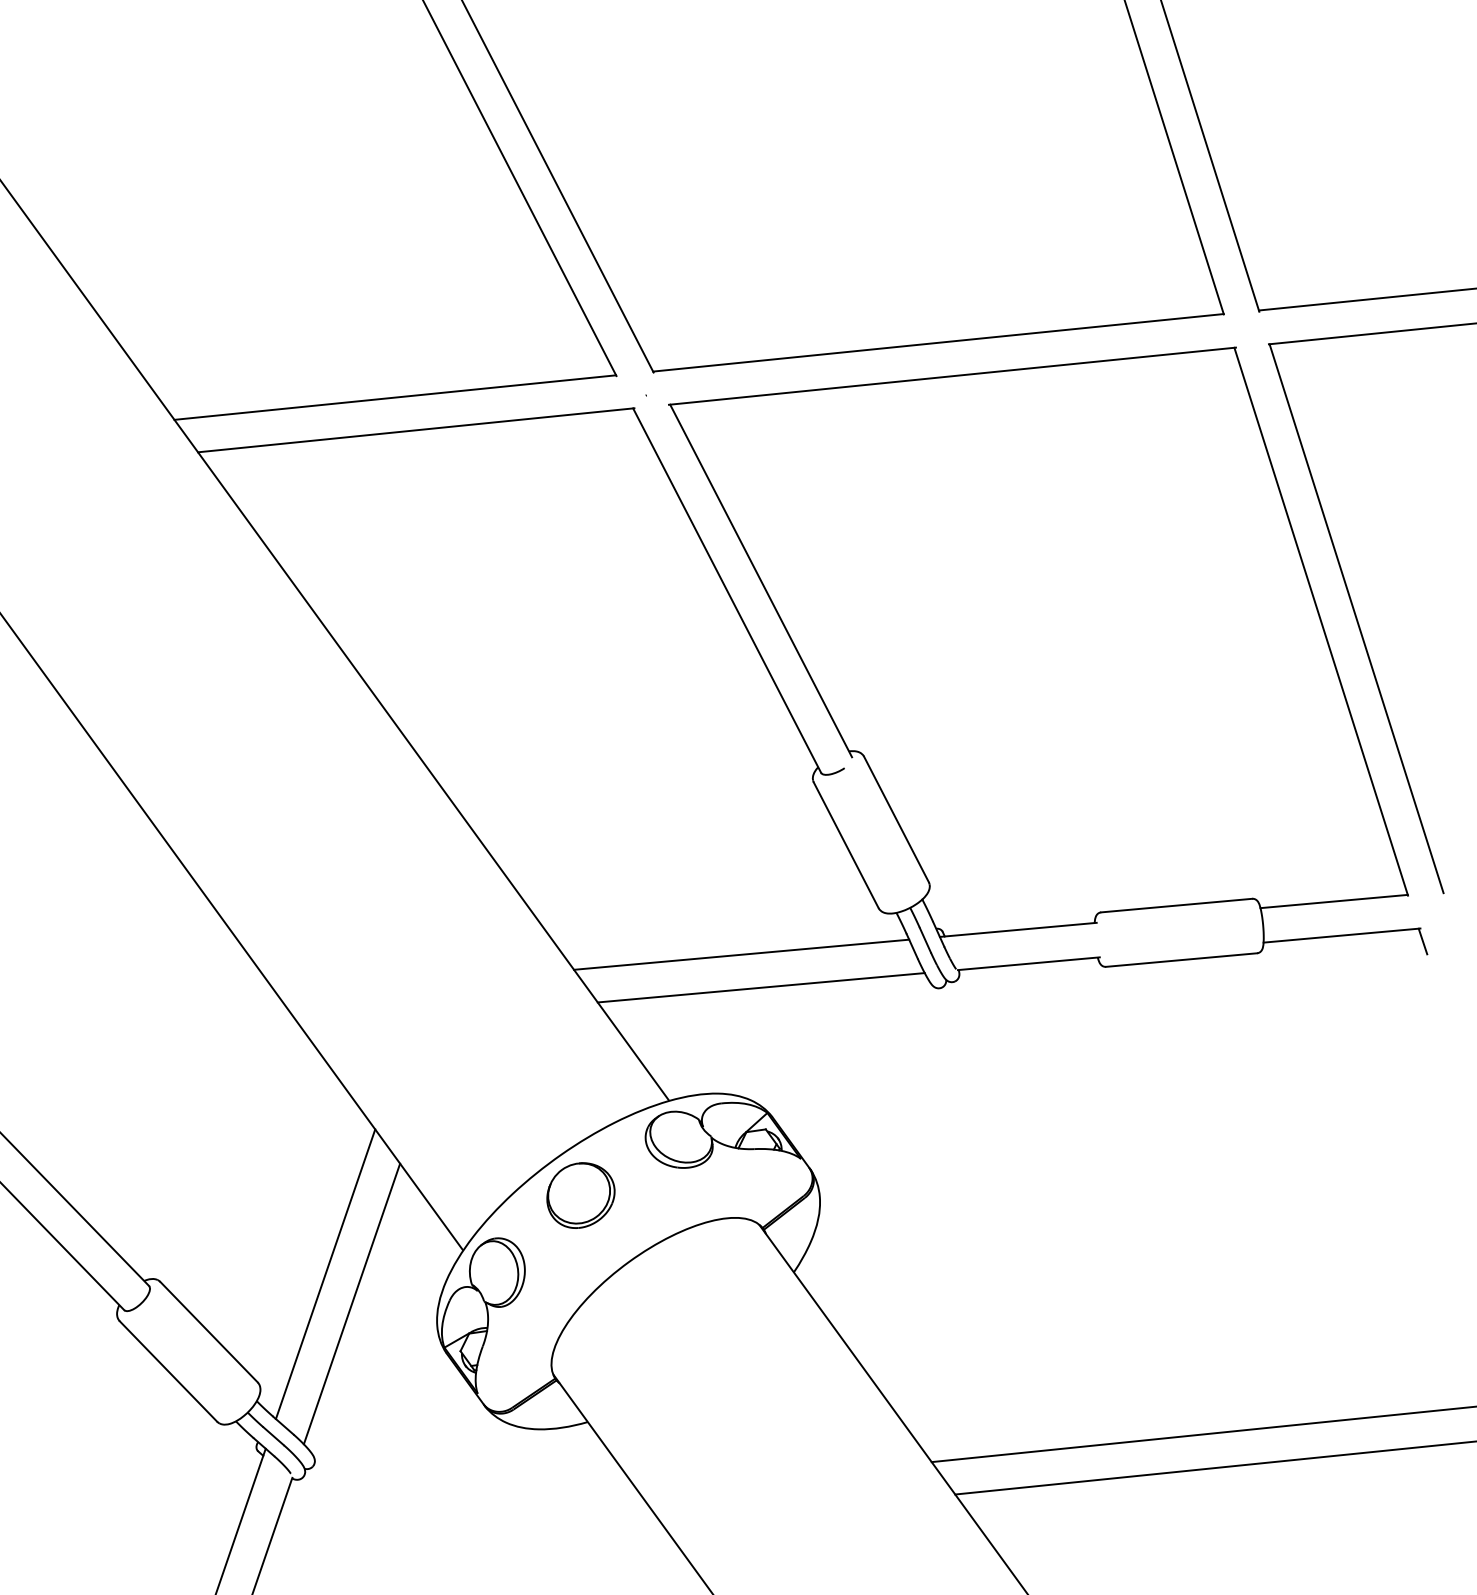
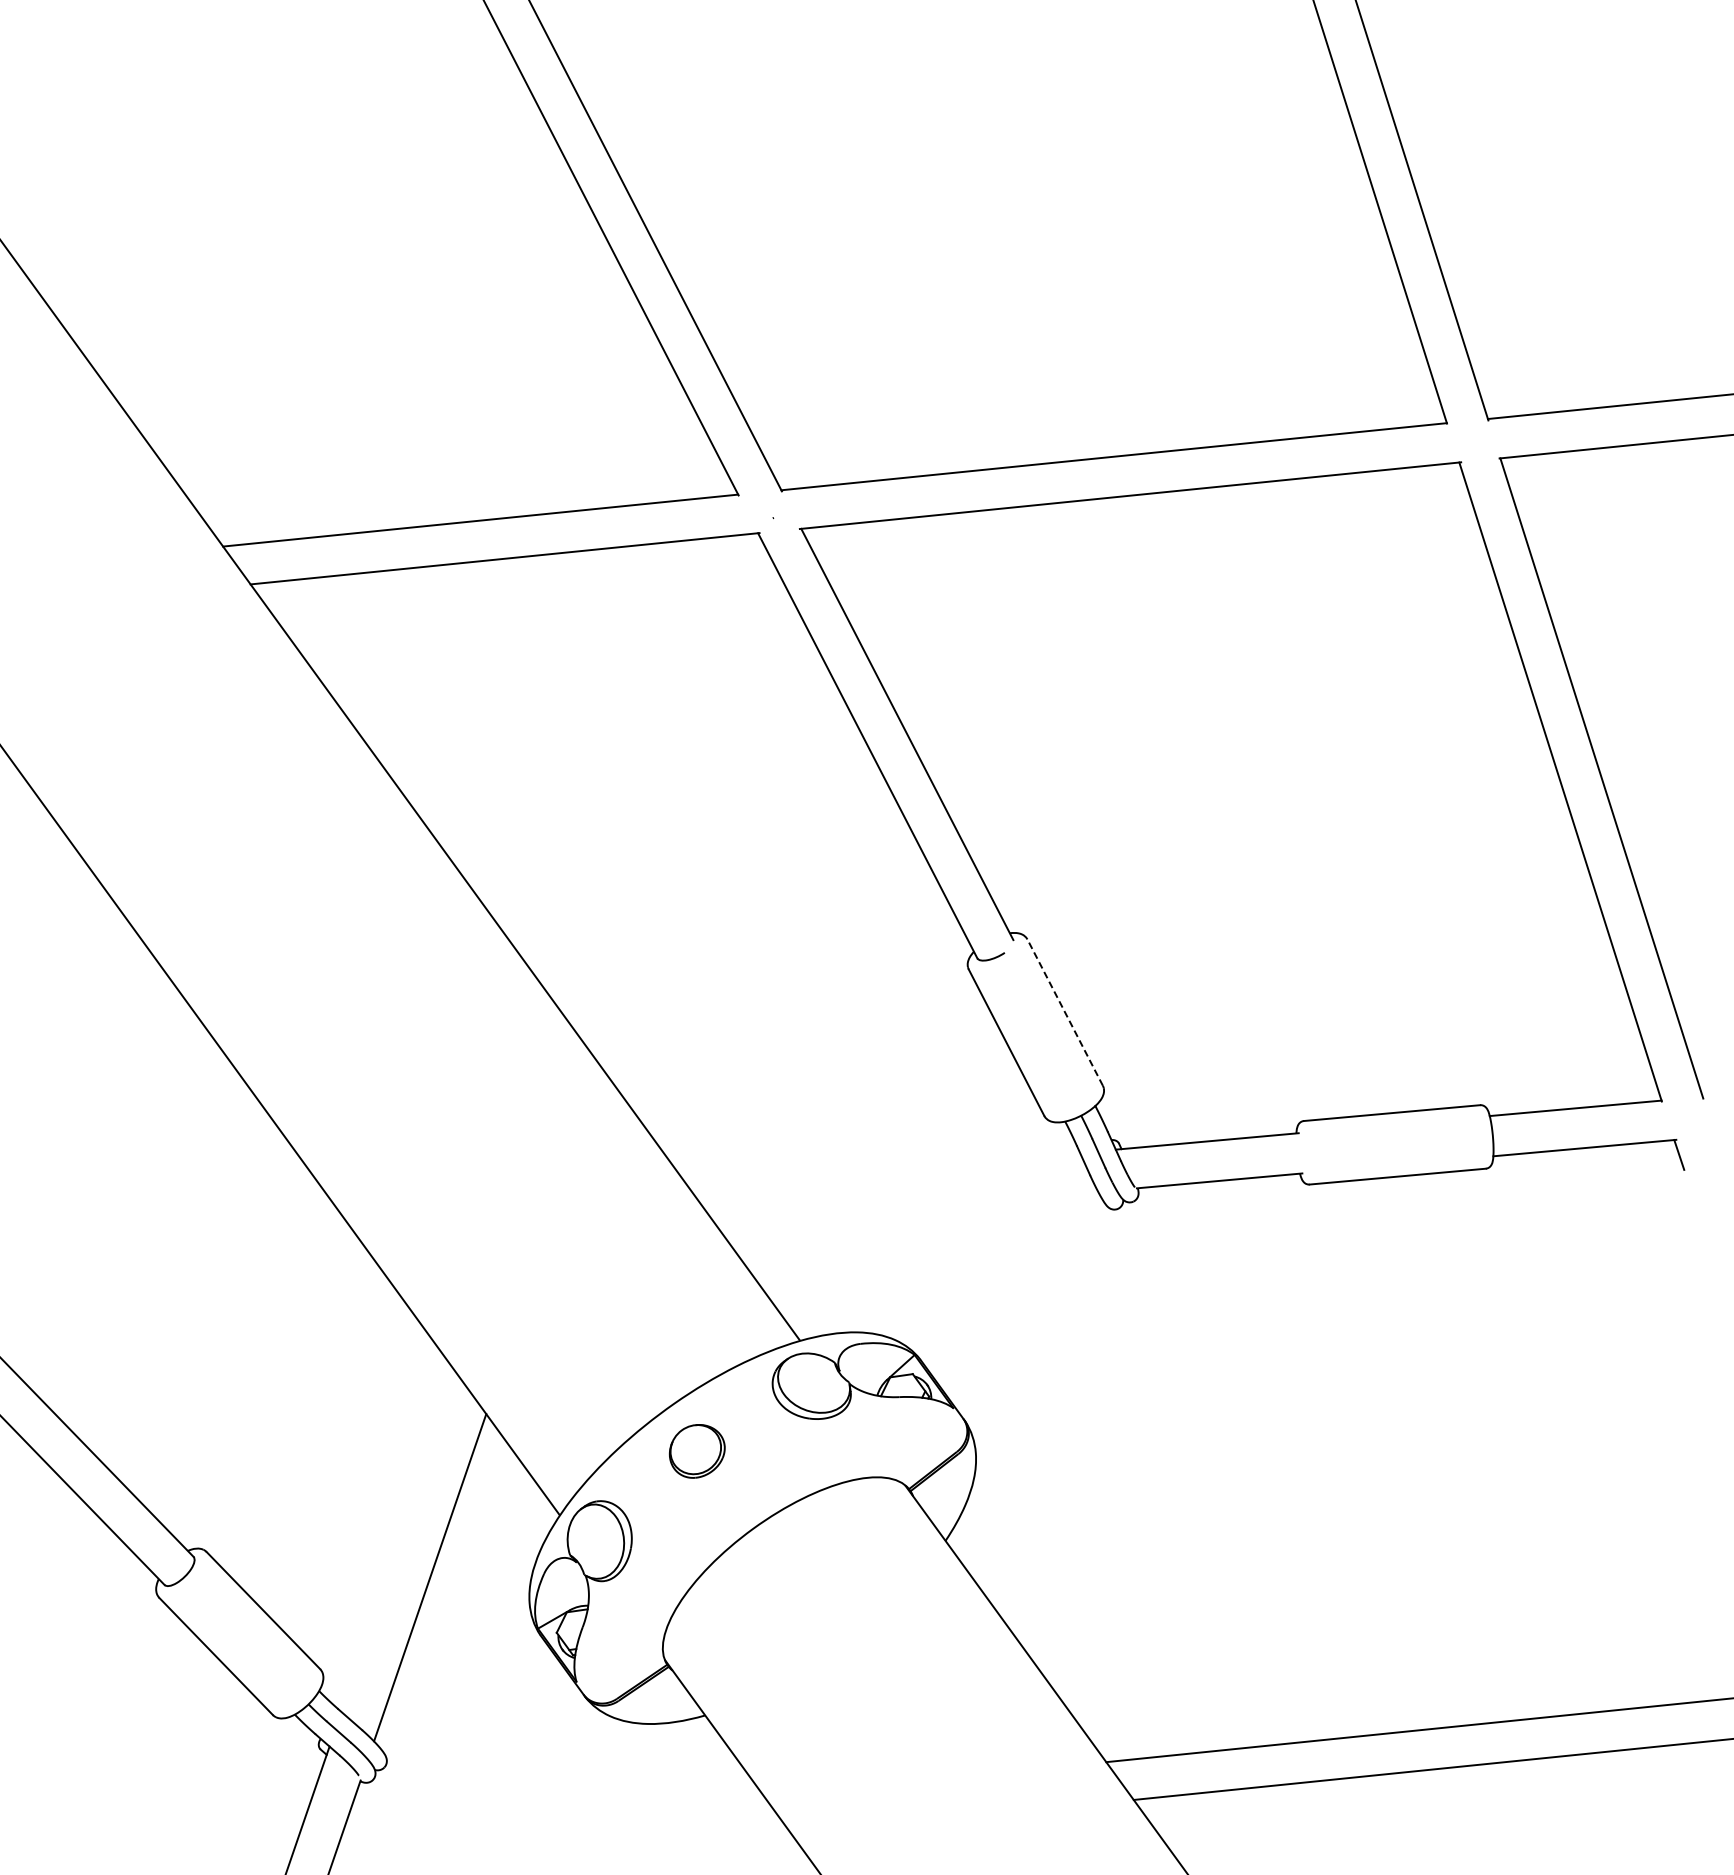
line: (895, 819) -> (1064, 1012), solid -> dashed
line: (741, 953) -> (884, 1169), removed
line: (761, 987) -> (907, 1208), removed
part: (581, 1195) -> (697, 1451), size x0.7
line: (325, 1273) -> (399, 1542), removed

